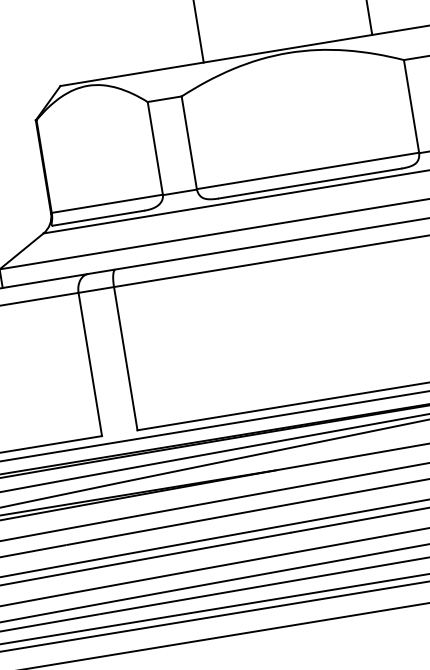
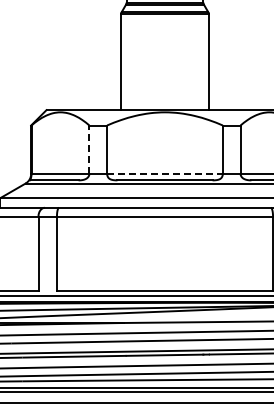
line: (155, 148) -> (89, 149), solid -> dashed
line: (306, 170) -> (164, 173), solid -> dashed

